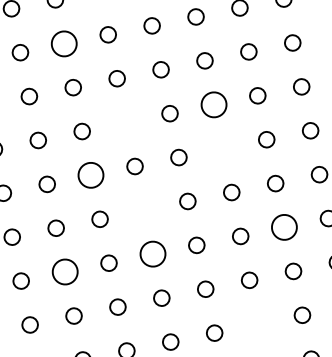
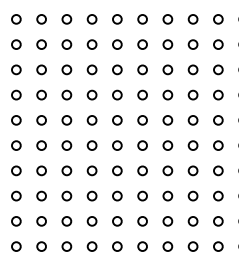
circle: (64, 43) -> (117, 44), size x0.62
circle: (212, 103) -> (192, 94), size x0.62
circle: (125, 121) -> (142, 94), added
circle: (221, 149) -> (192, 120), added
circle: (91, 175) -> (117, 120), size x0.62
circle: (143, 210) -> (142, 145), added
circle: (284, 226) -> (218, 170), size x0.62
circle: (152, 253) -> (142, 170), size x0.62
circle: (63, 271) -> (91, 170), size x0.62
circle: (257, 324) -> (192, 221), added

